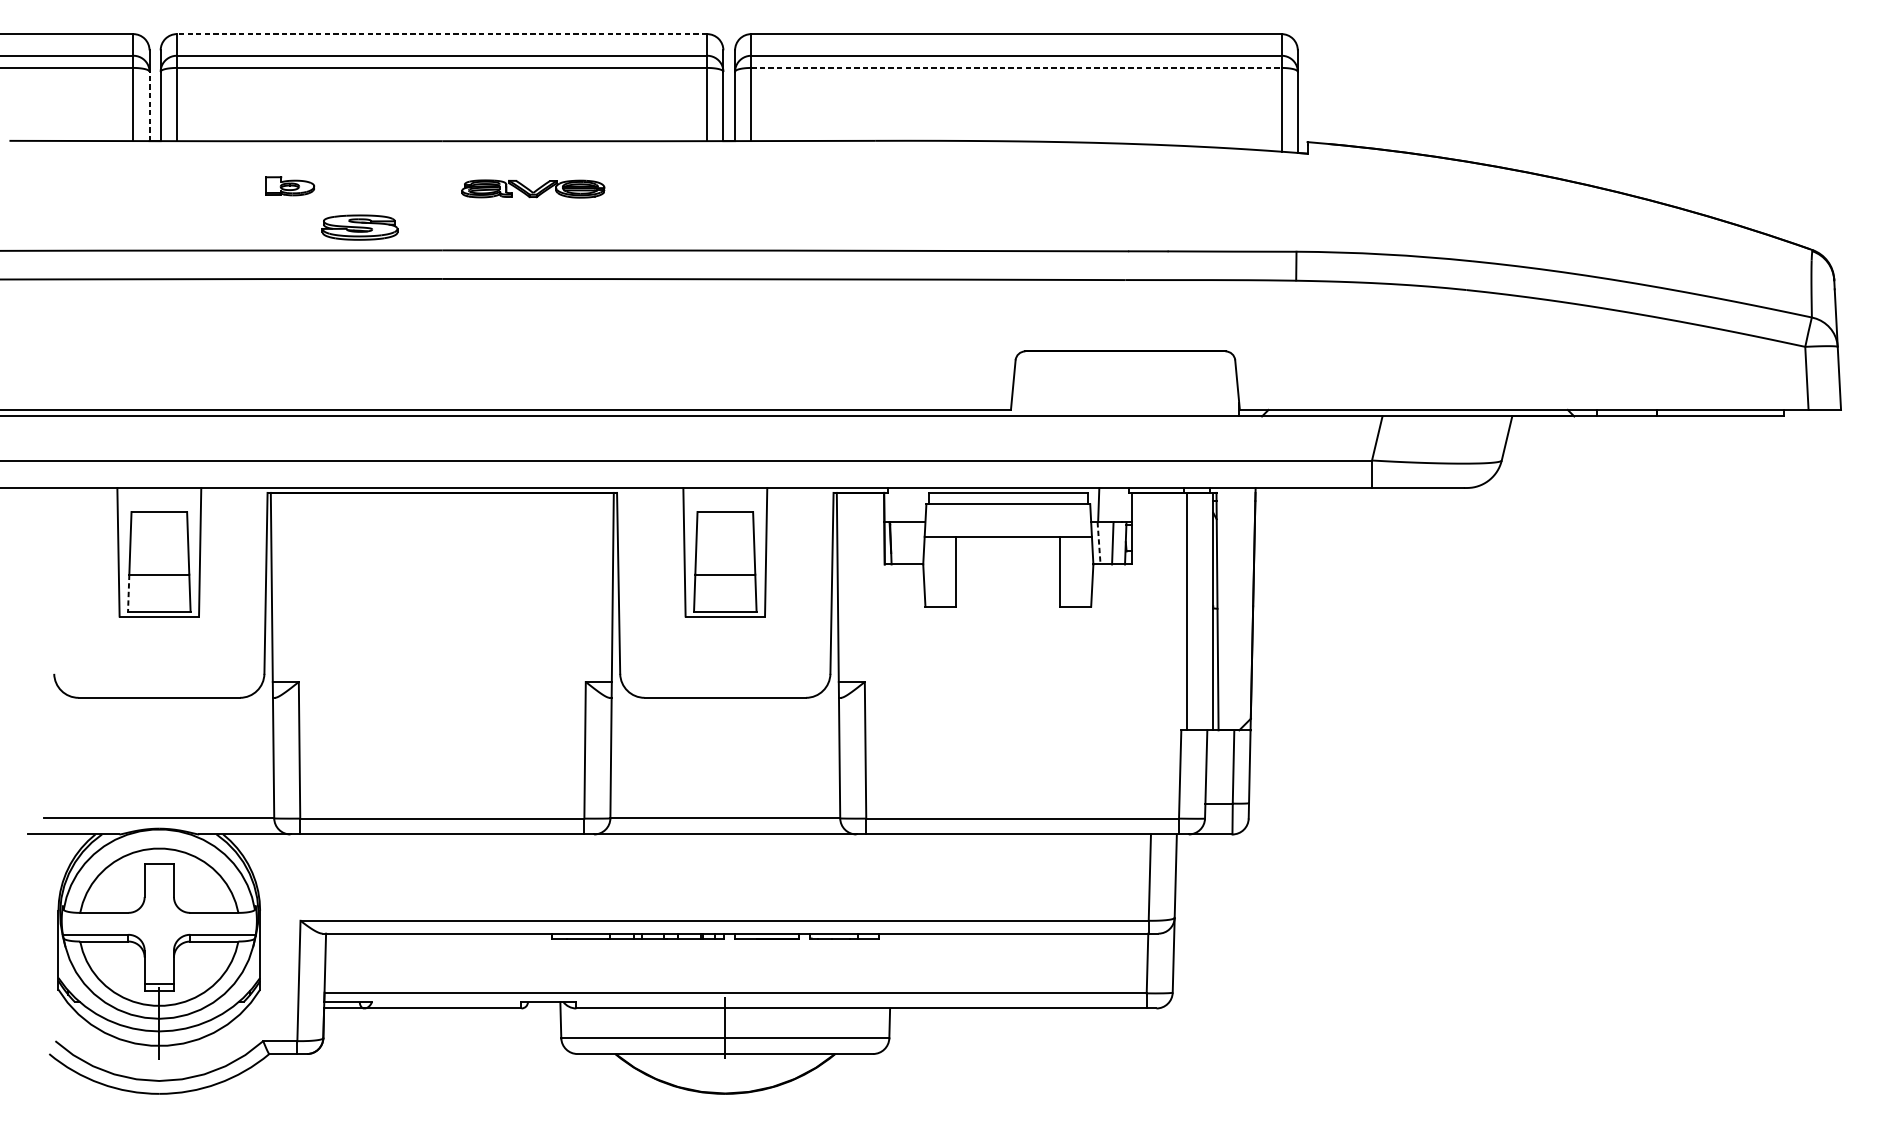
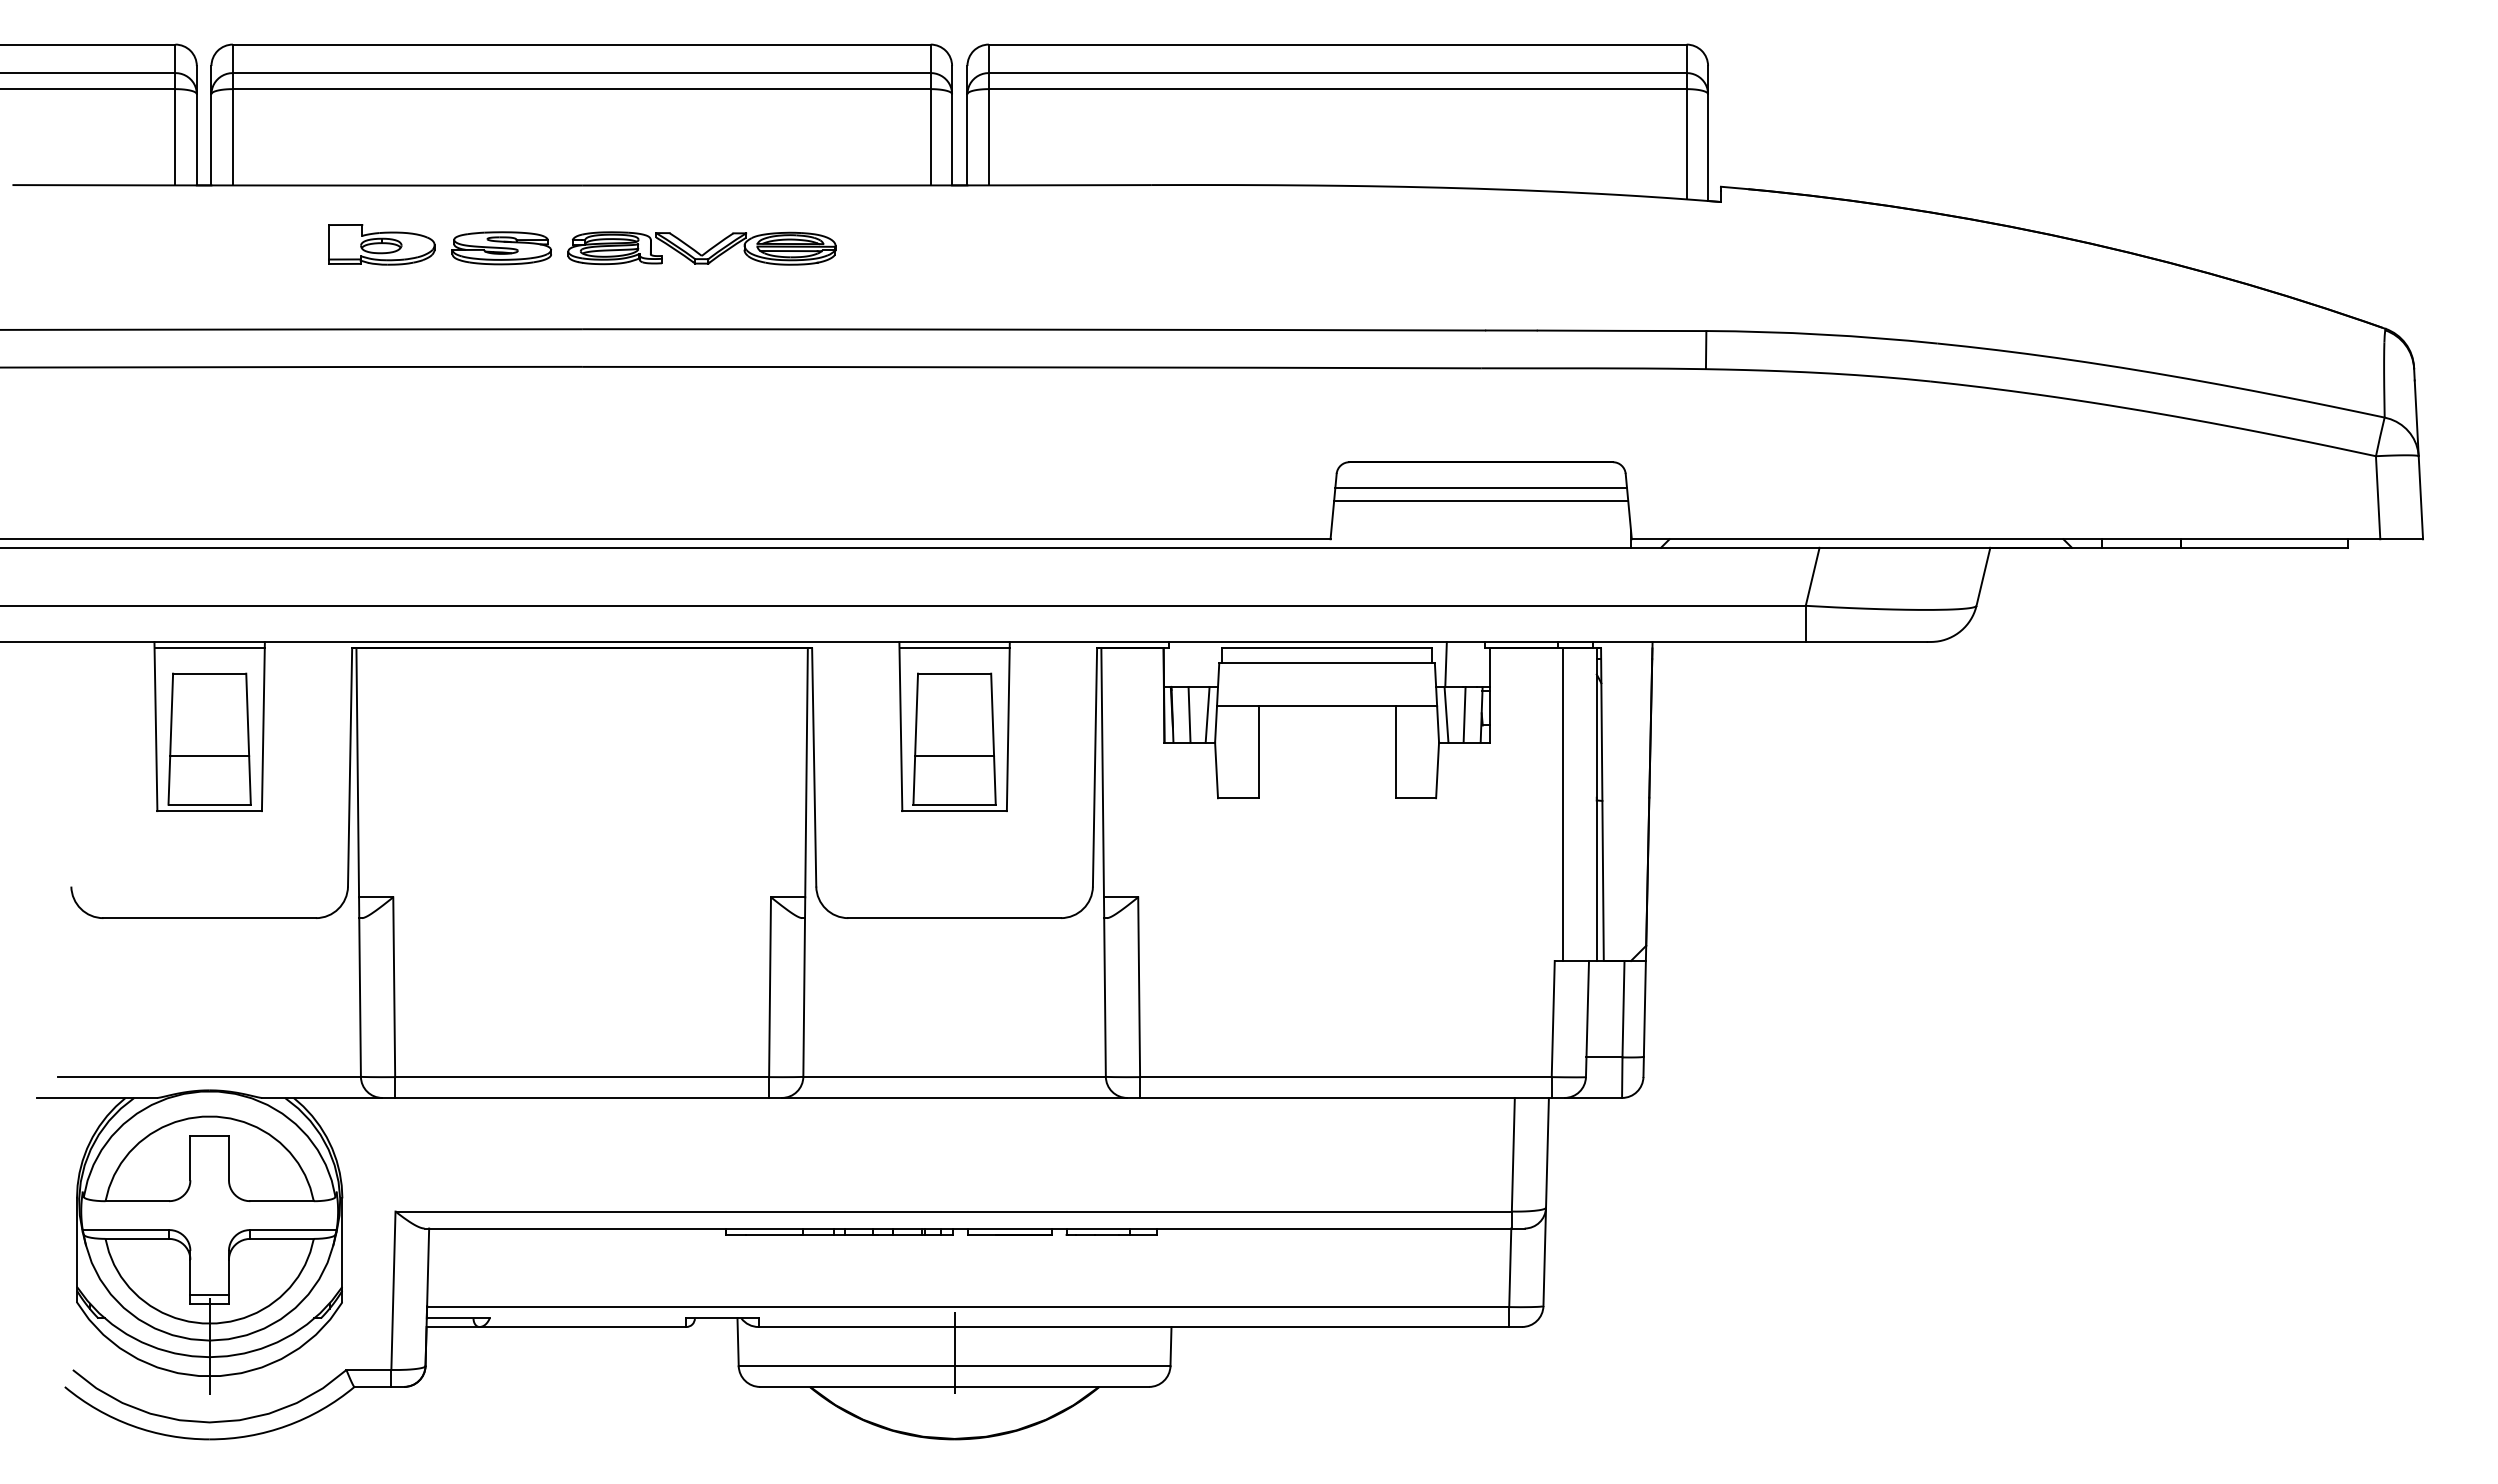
line: (441, 34) -> (581, 44), dashed -> solid
line: (1016, 68) -> (1337, 89), dashed -> solid
line: (149, 106) -> (196, 139), dashed -> solid
part: (289, 185) -> (381, 244), size x1.67
part: (533, 189) -> (701, 248), size x1.43
part: (359, 227) -> (501, 248), moved
line: (1125, 370) -> (1481, 487), added
line: (1125, 380) -> (1481, 500), added
line: (159, 492) -> (209, 648), added
line: (725, 492) -> (954, 648), added
line: (903, 543) -> (1189, 714), added
line: (917, 543) -> (1207, 714), added
line: (1099, 543) -> (1446, 714), dashed -> solid
line: (128, 593) -> (169, 780), dashed -> solid

